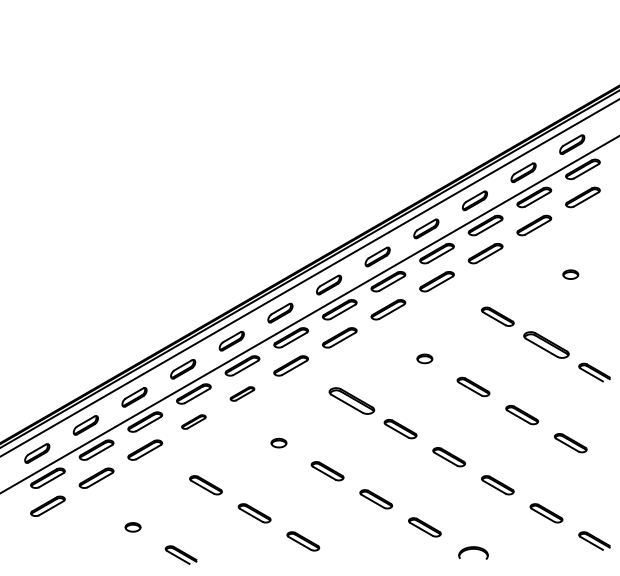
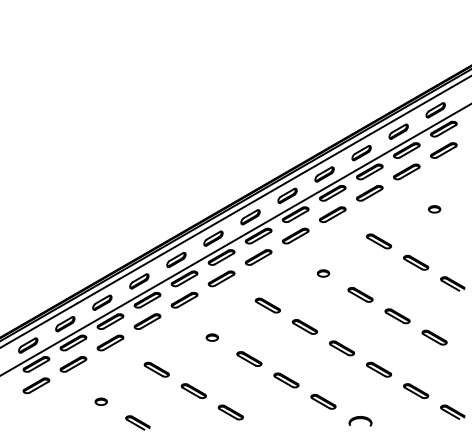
part: (546, 344) -> (416, 262), size x0.71
part: (242, 393) -> (184, 299), size x1.43
part: (351, 400) -> (267, 305), size x0.71
part: (193, 421) -> (147, 321), size x1.43

